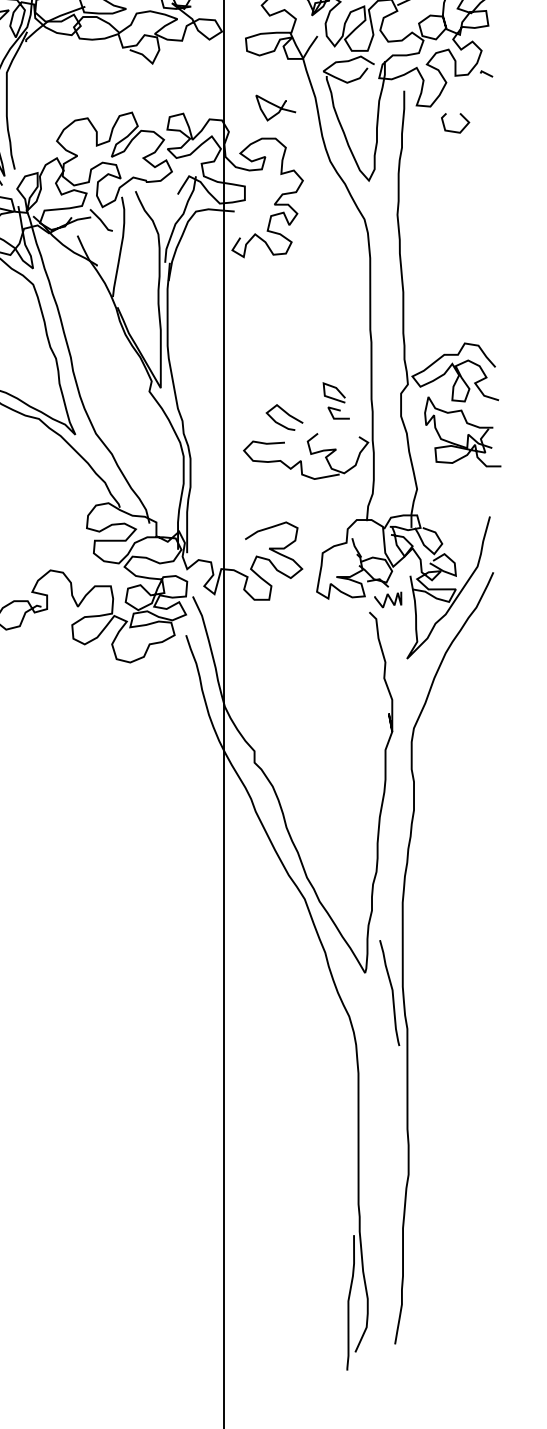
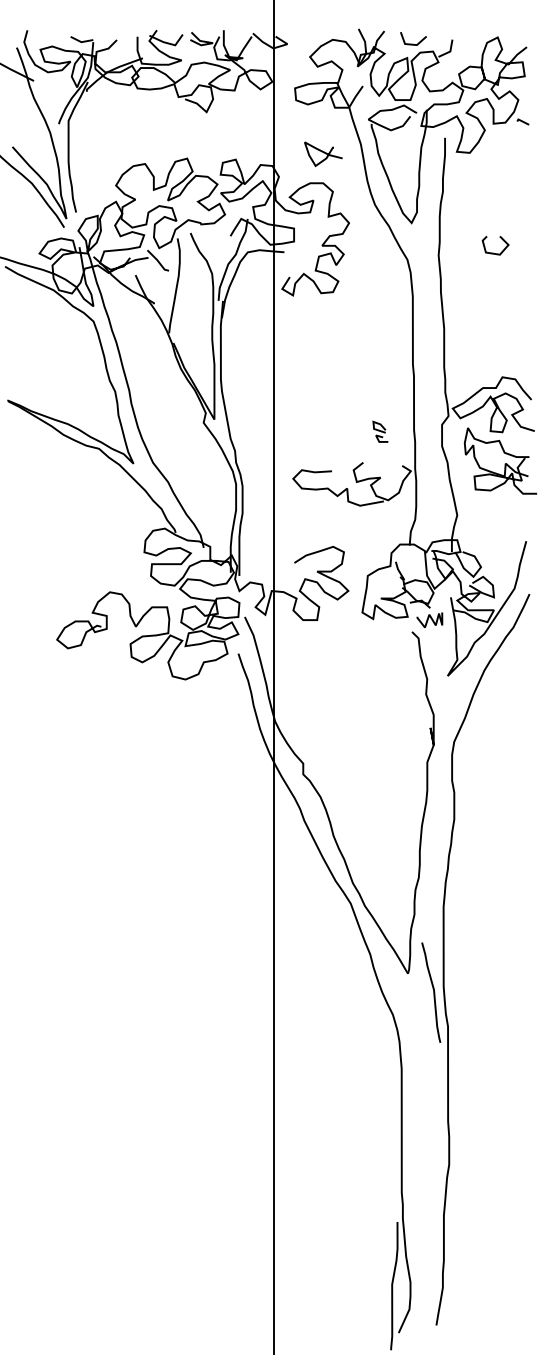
curve: (453, 130) -> (493, 252), moved
part: (336, 400) -> (380, 431), size x0.6
curve: (286, 414) -> (333, 444), removed

